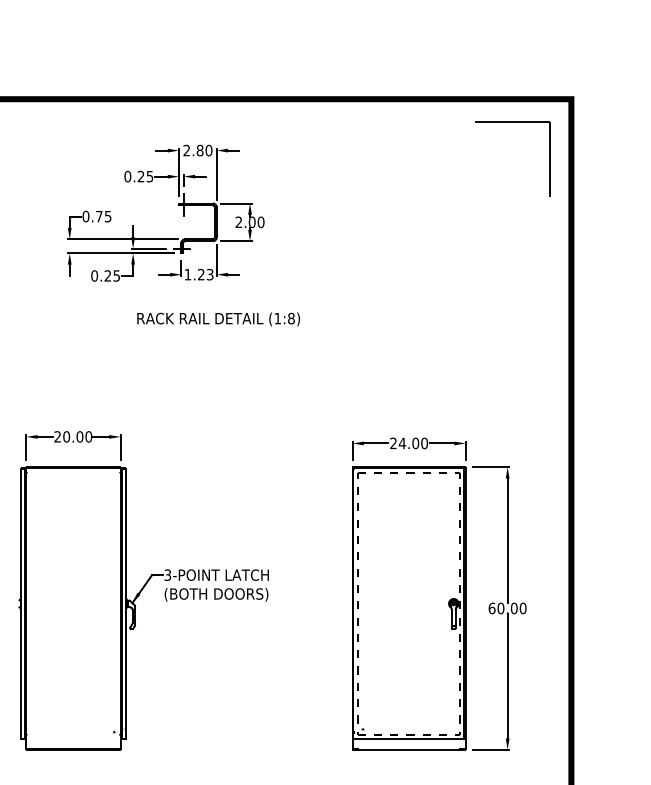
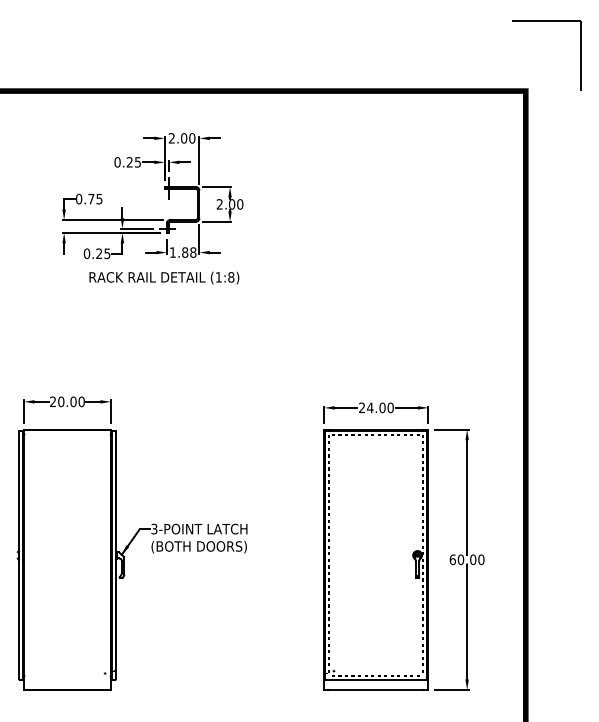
part: (512, 122) -> (546, 22), moved
text: (199, 150) -> (183, 138), 2.80 -> 2.00
text: (205, 274) -> (189, 252), 1.23 -> 1.88
text: (218, 319) -> (164, 278), moved

